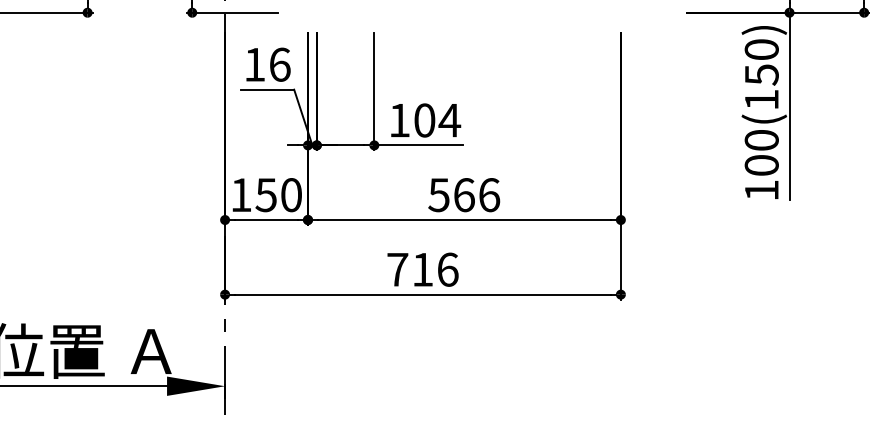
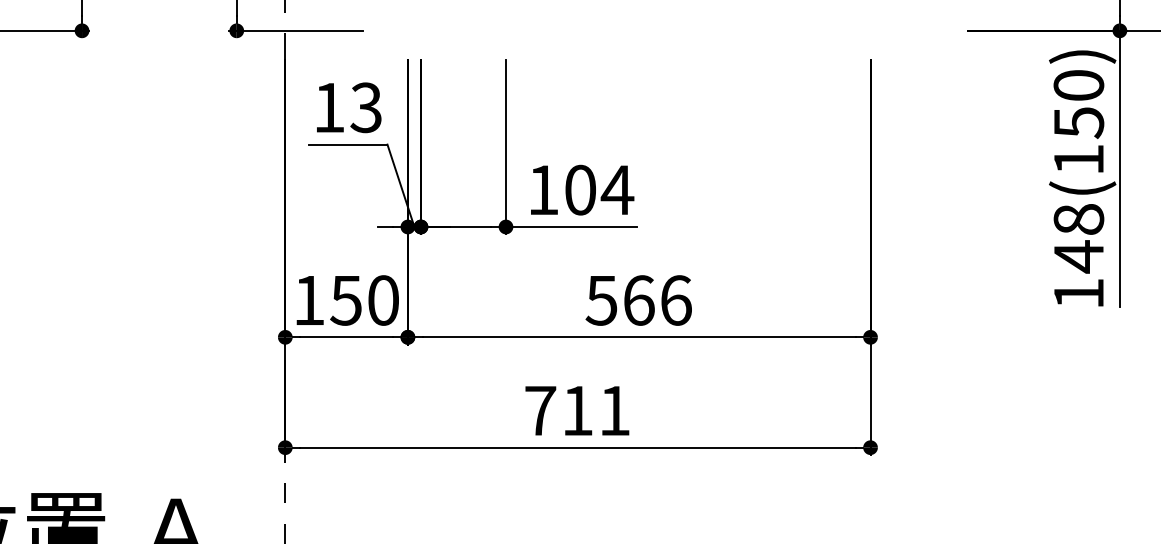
text: (279, 64) -> (365, 107), 16 -> 13
text: (761, 152) -> (1078, 237), 100(150) -> 148(150)
text: (448, 269) -> (615, 410), 716 -> 711

